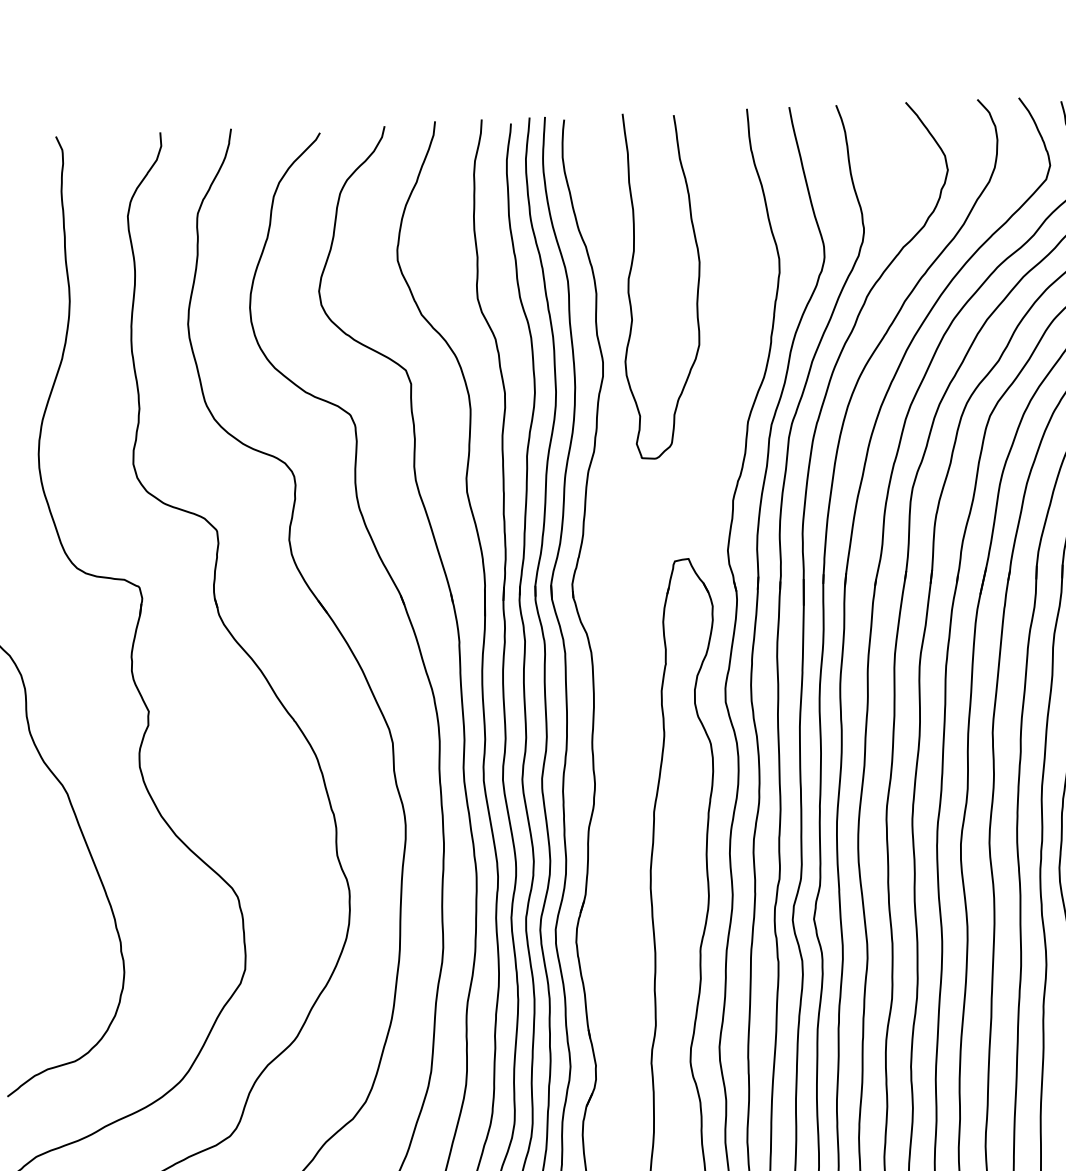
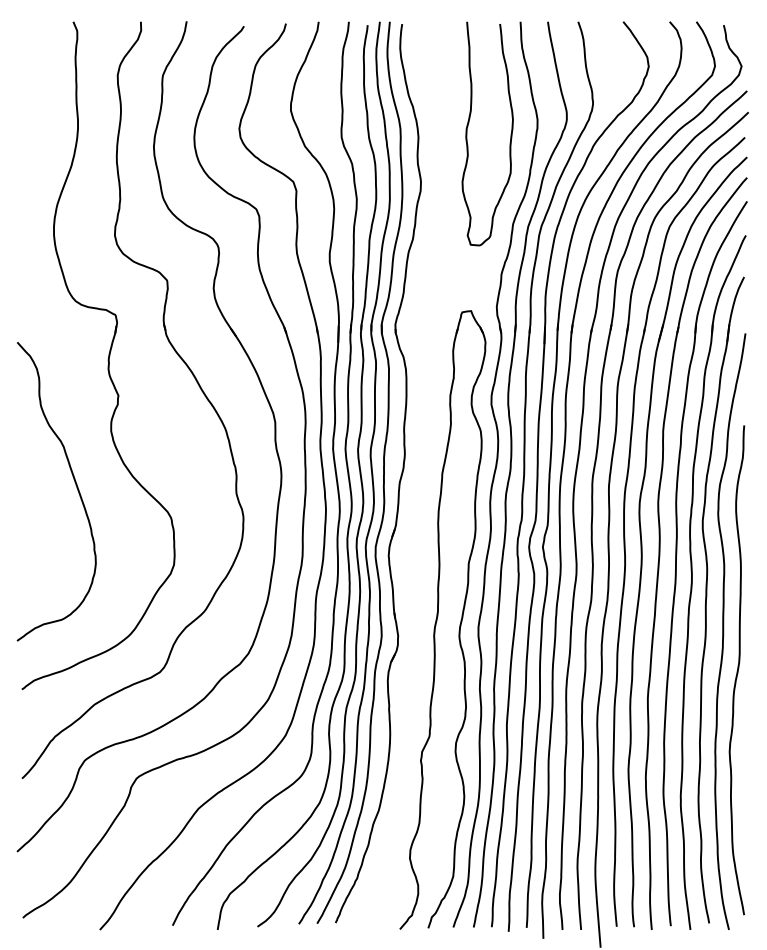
curve: (630, 286) -> (467, 133), moved

